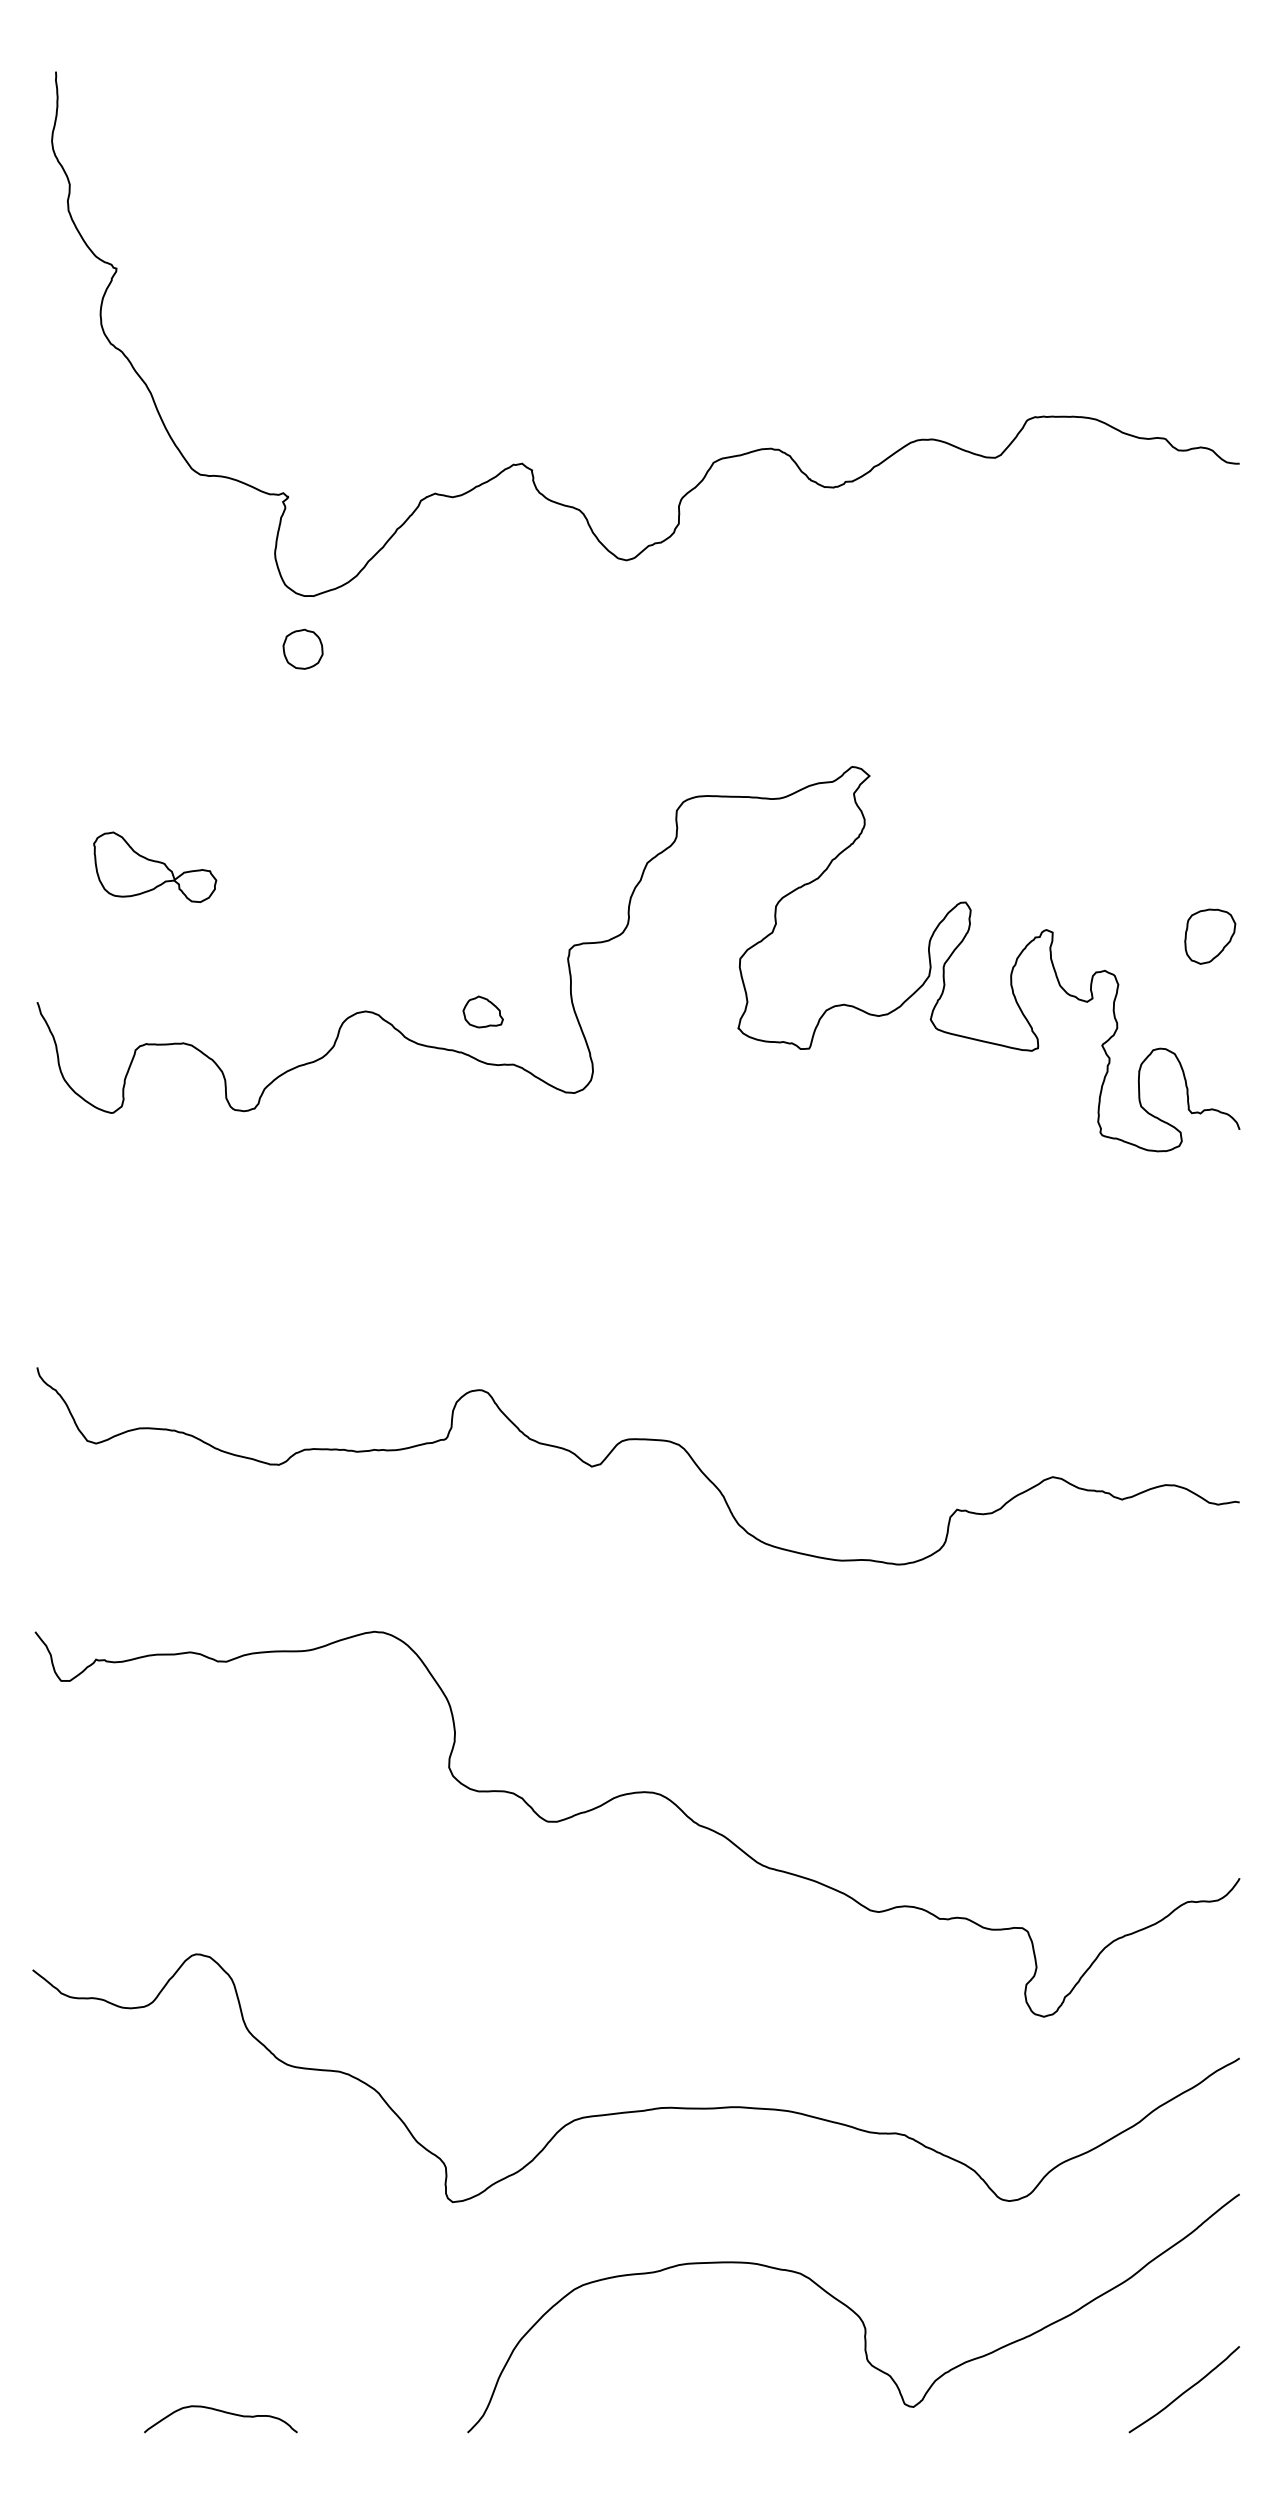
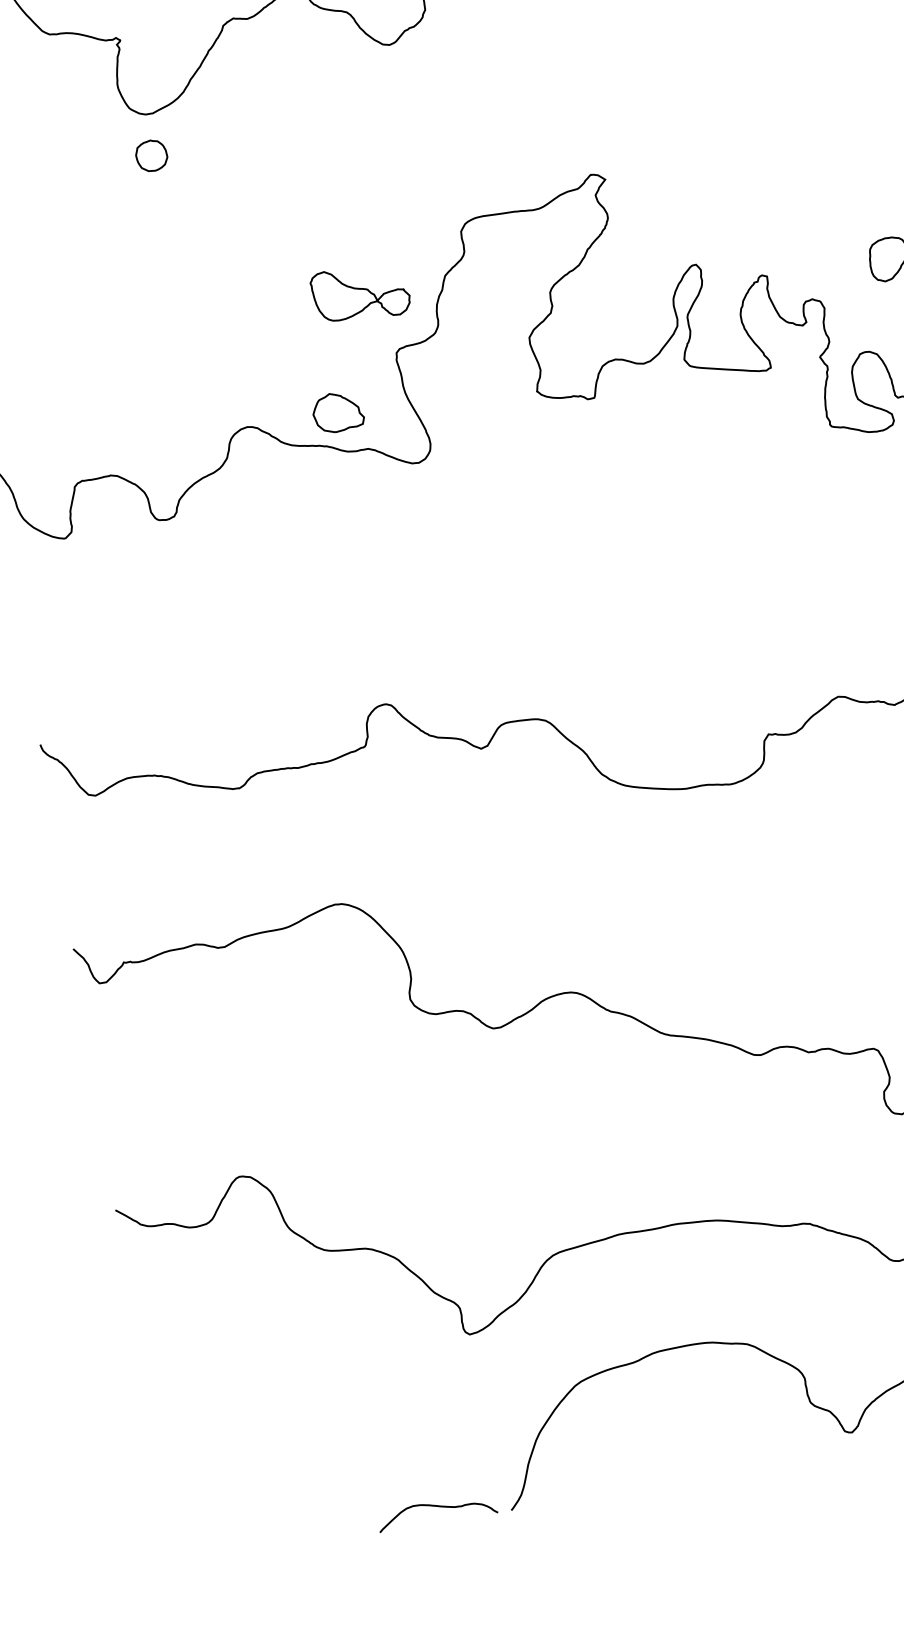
part: (155, 866) -> (360, 292), moved
part: (482, 1011) -> (337, 411), size x1.6
curve: (221, 2412) -> (436, 1507), moved

